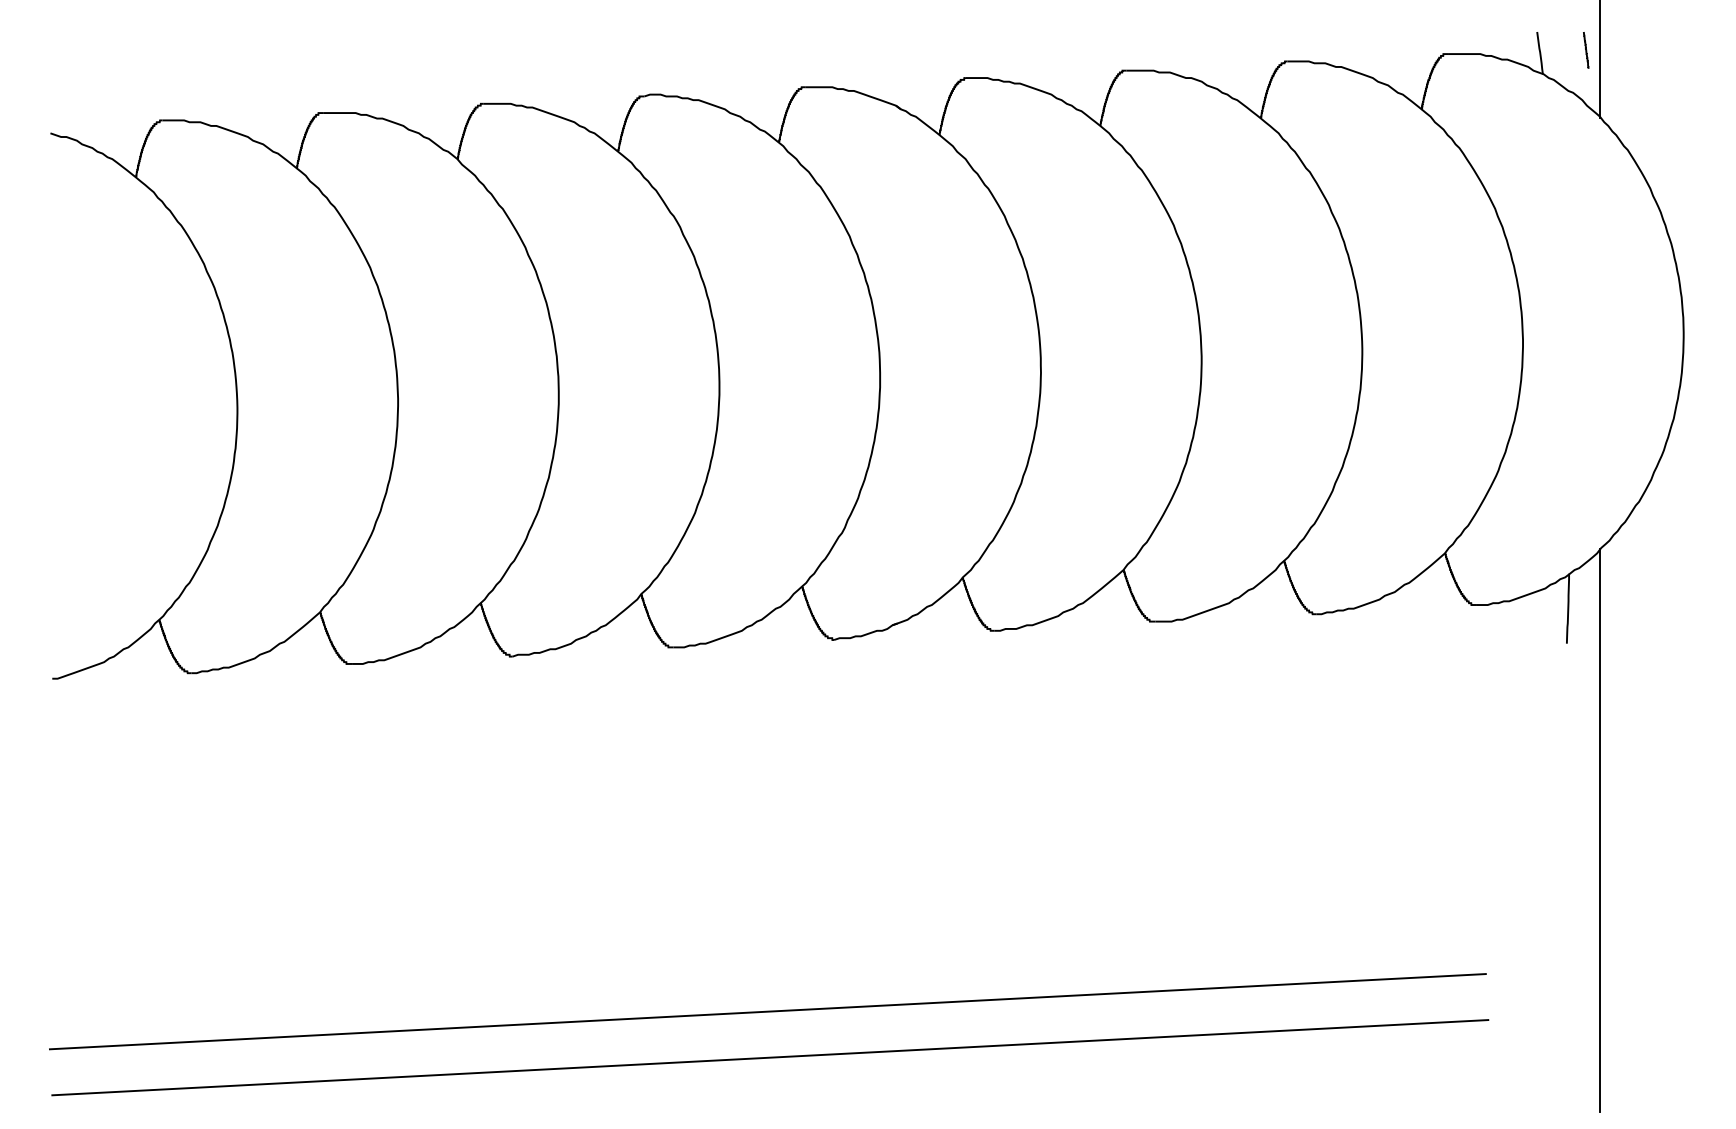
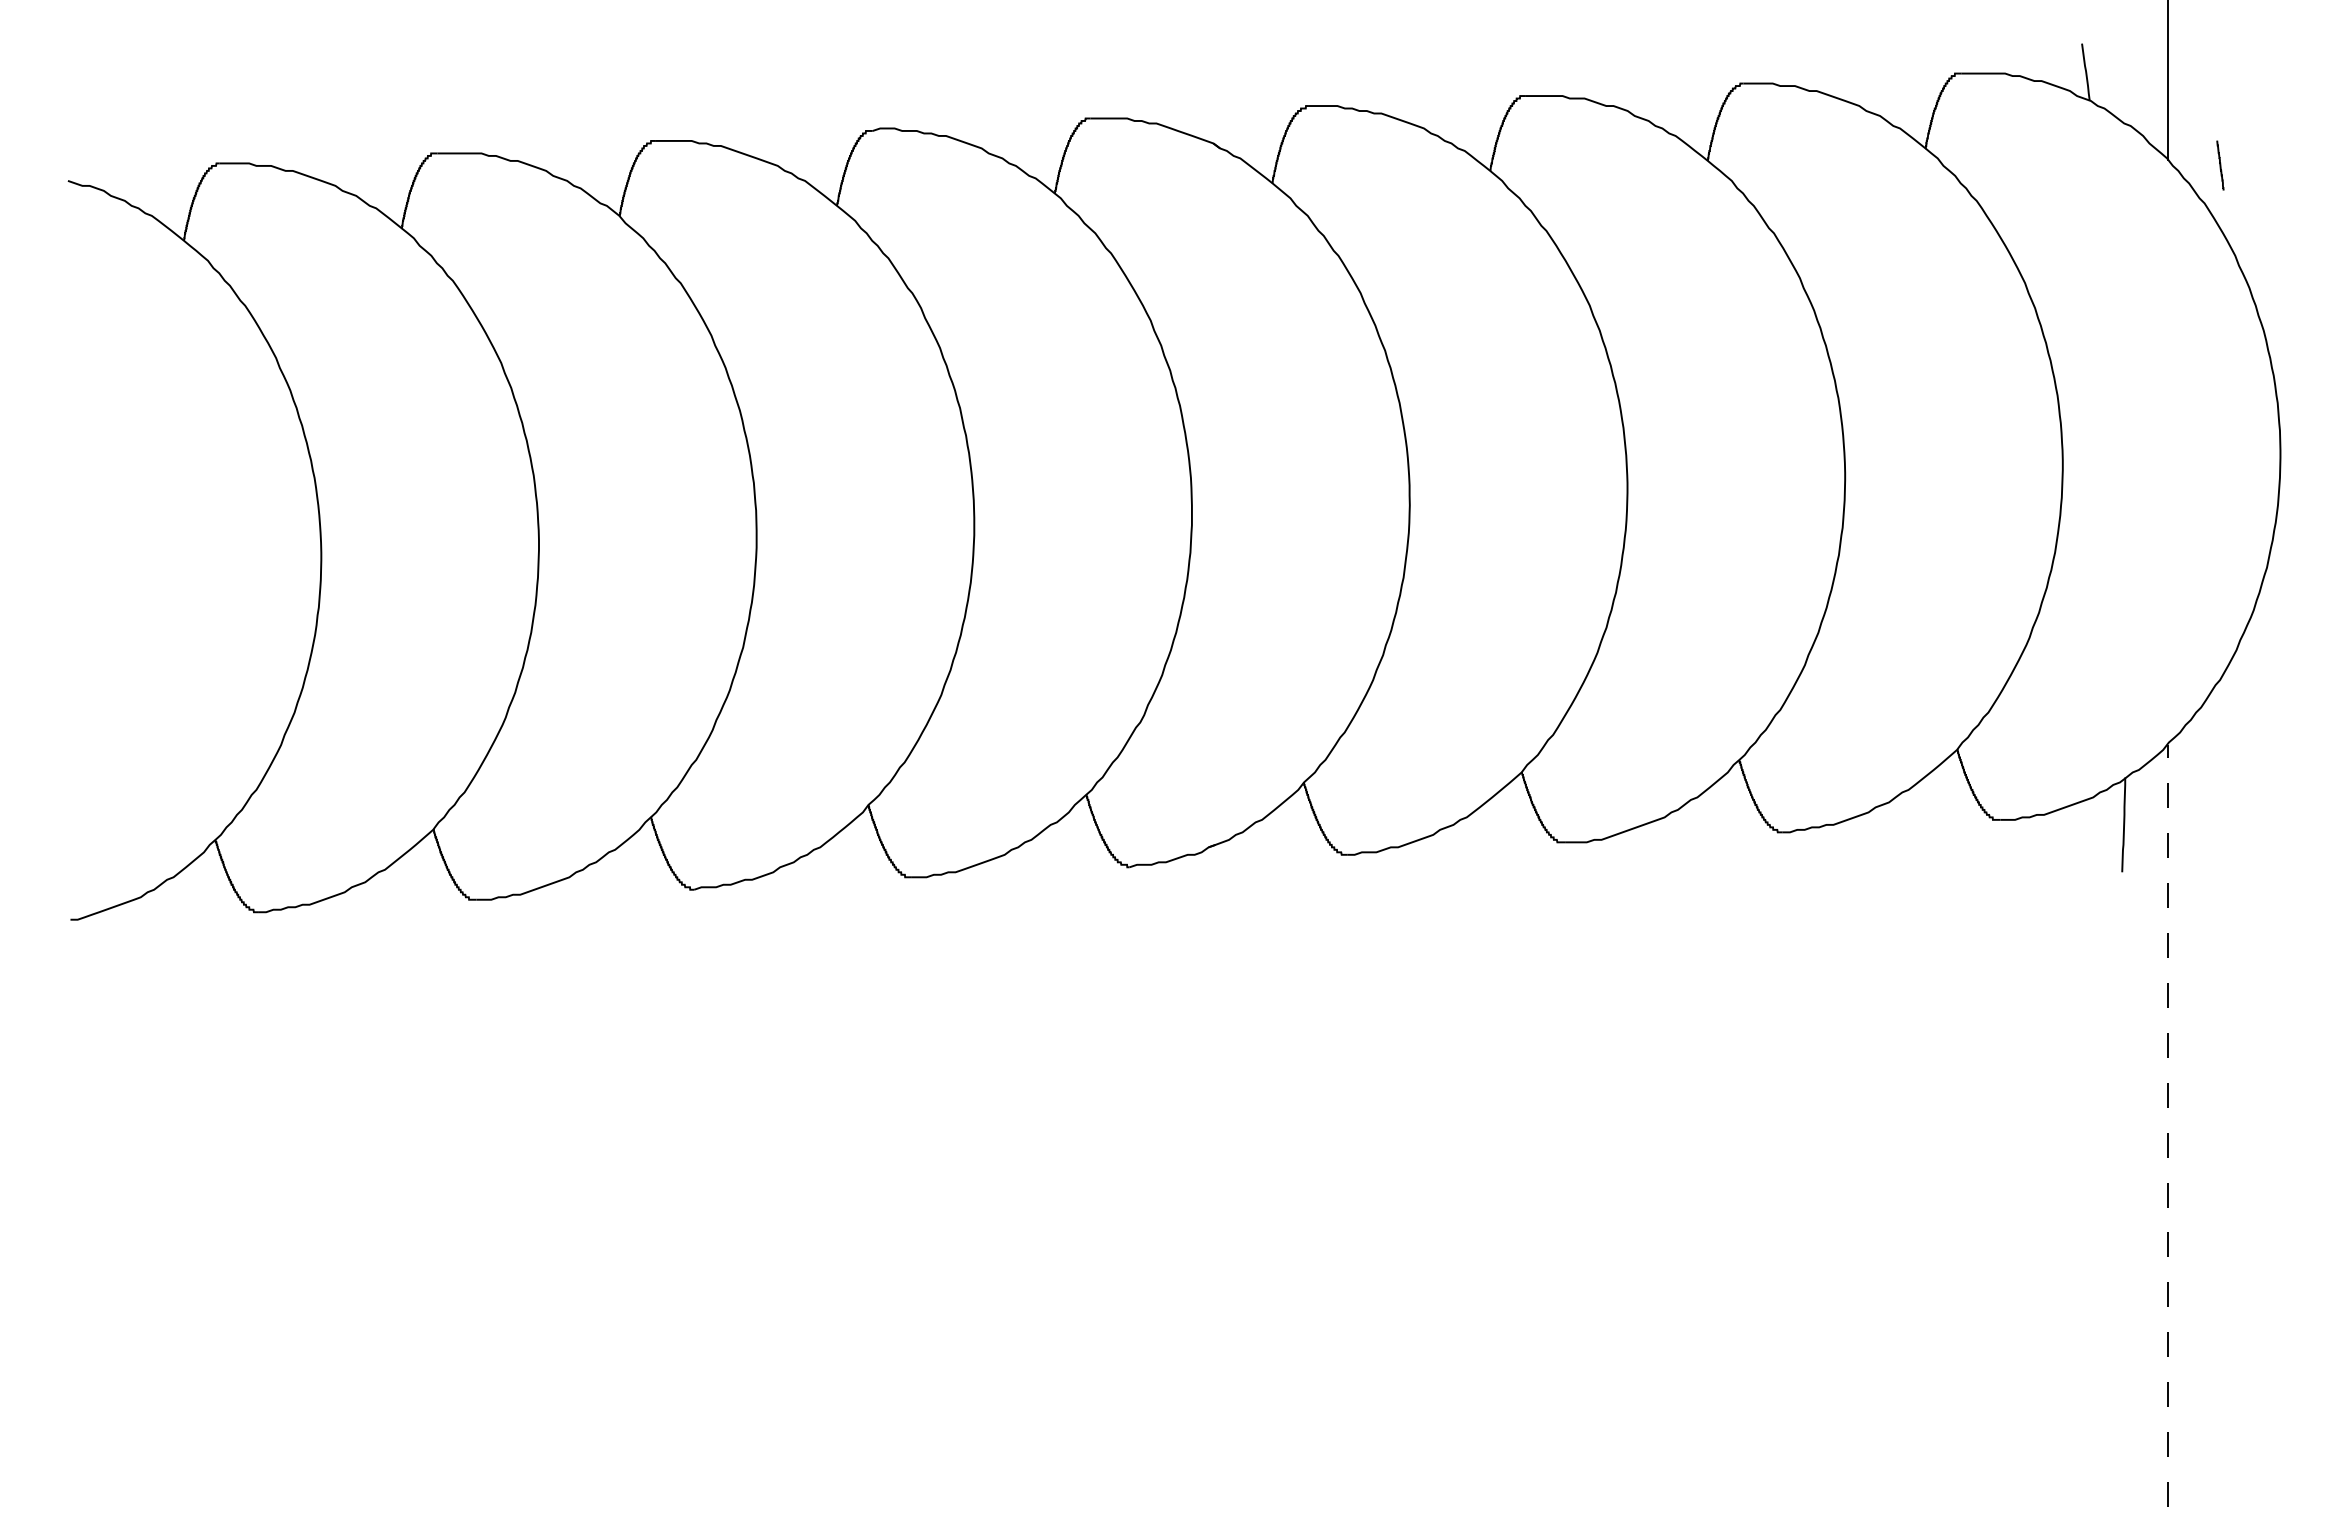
line: (1586, 50) -> (2220, 165), moved
line: (1600, 830) -> (2167, 1125), solid -> dashed
line: (767, 1011) -> (1039, 1370), removed
line: (769, 1057) -> (1042, 1433), removed

